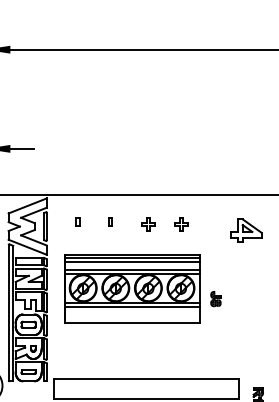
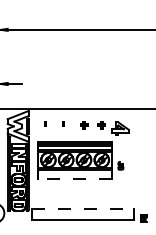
part: (246, 230) -> (120, 128), moved
line: (132, 323) -> (75, 179), solid -> dashed
line: (145, 378) -> (82, 209), solid -> dashed

